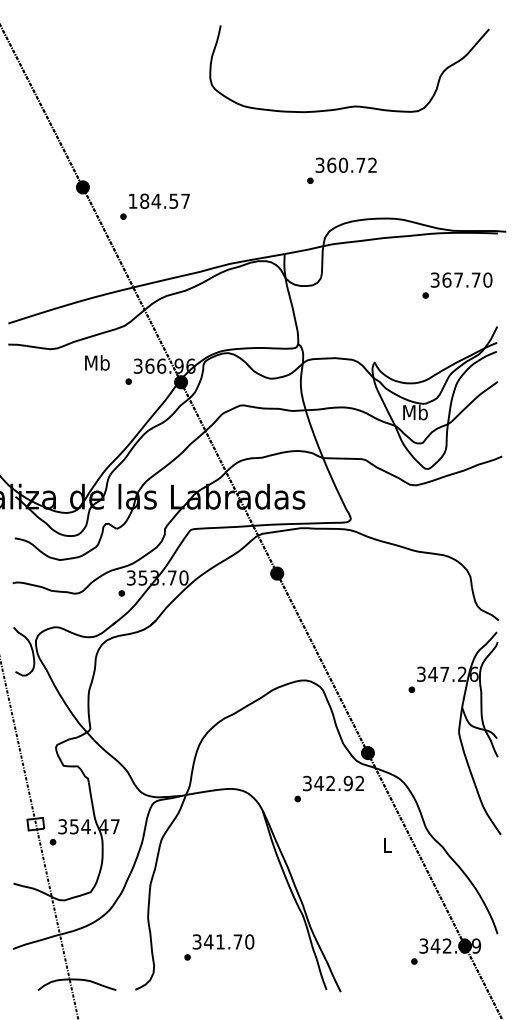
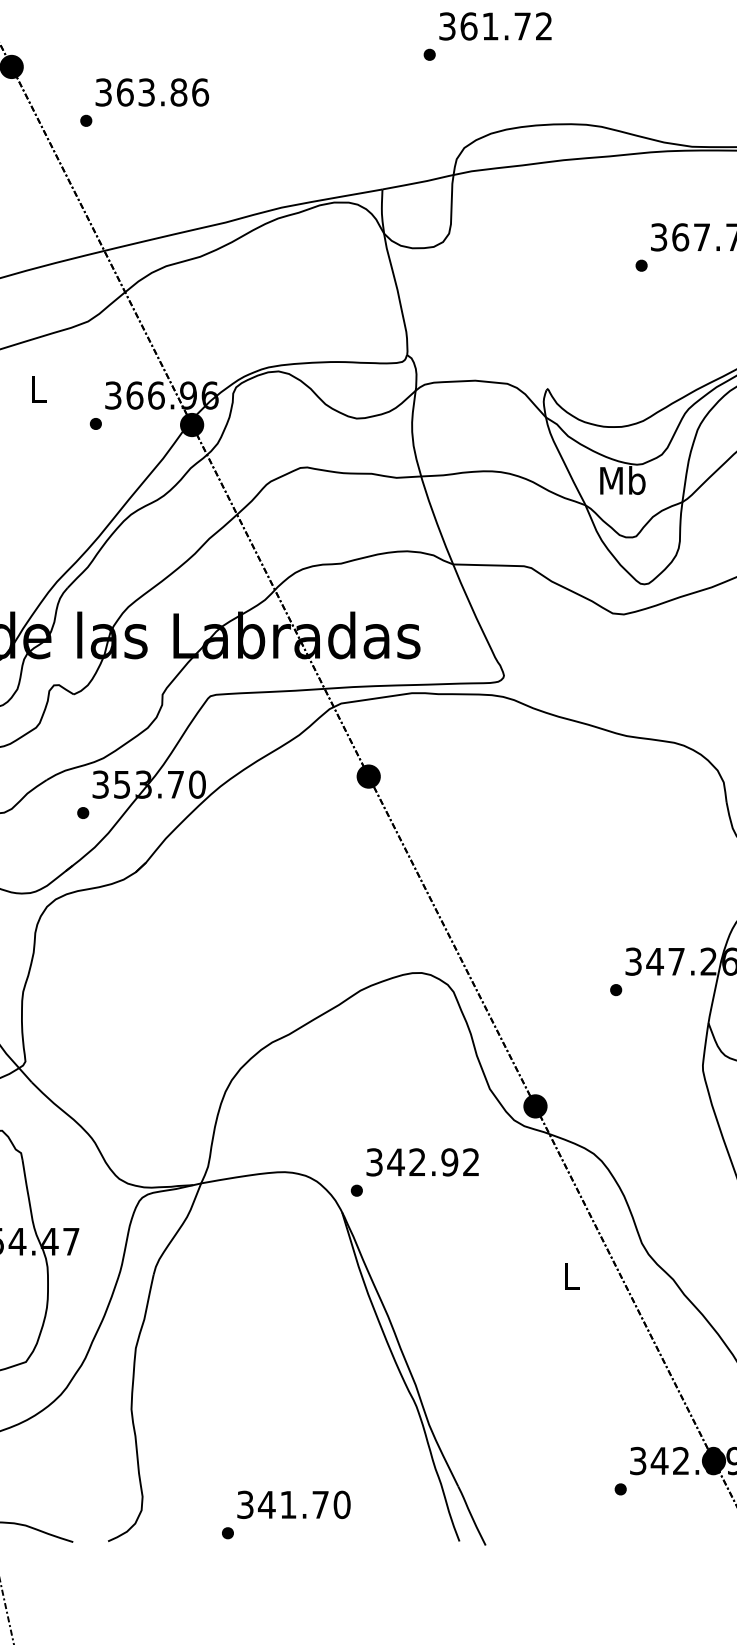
text: (343, 164) -> (490, 24), 360.72 -> 361.72
text: (159, 200) -> (152, 91), 184.57 -> 363.86
text: (97, 362) -> (38, 388), Mb -> L
text: (328, 788) -> (413, 1171), moved
text: (219, 947) -> (286, 1515), moved

